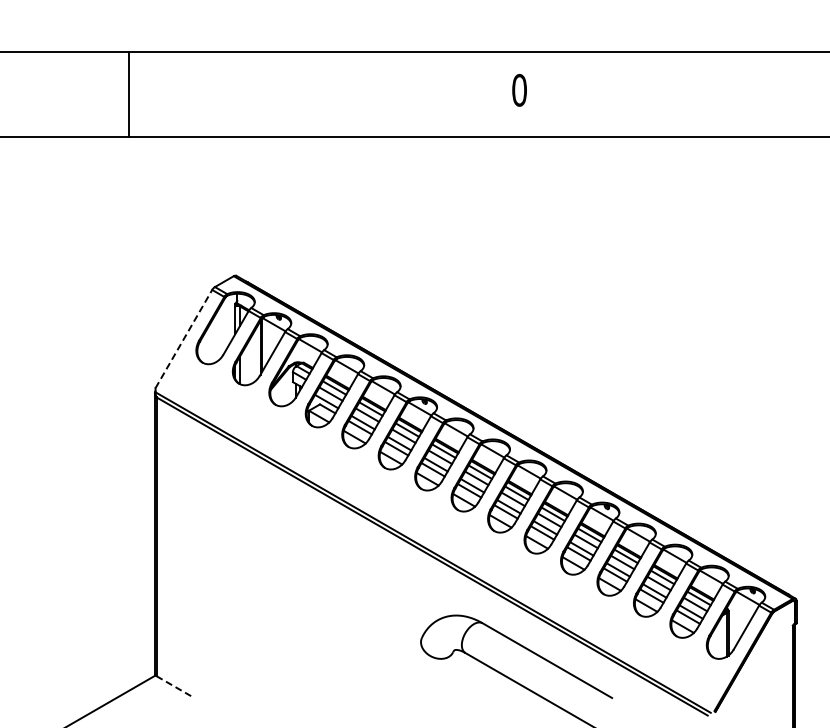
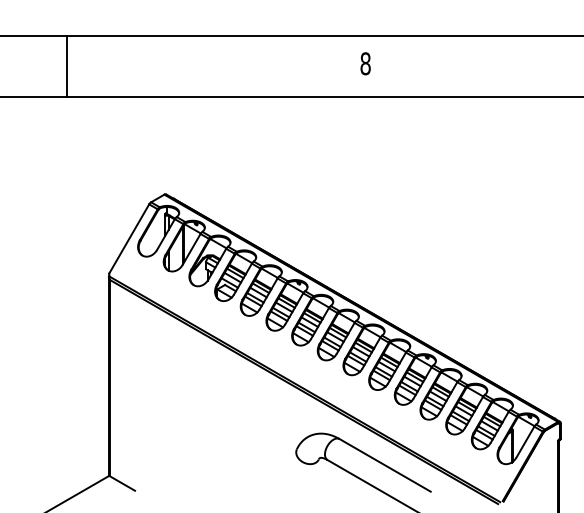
text: (519, 90) -> (365, 63), 0 -> 8
line: (128, 94) -> (66, 66), moved
line: (183, 339) -> (128, 239), dashed -> solid
line: (174, 686) -> (122, 483), dashed -> solid

